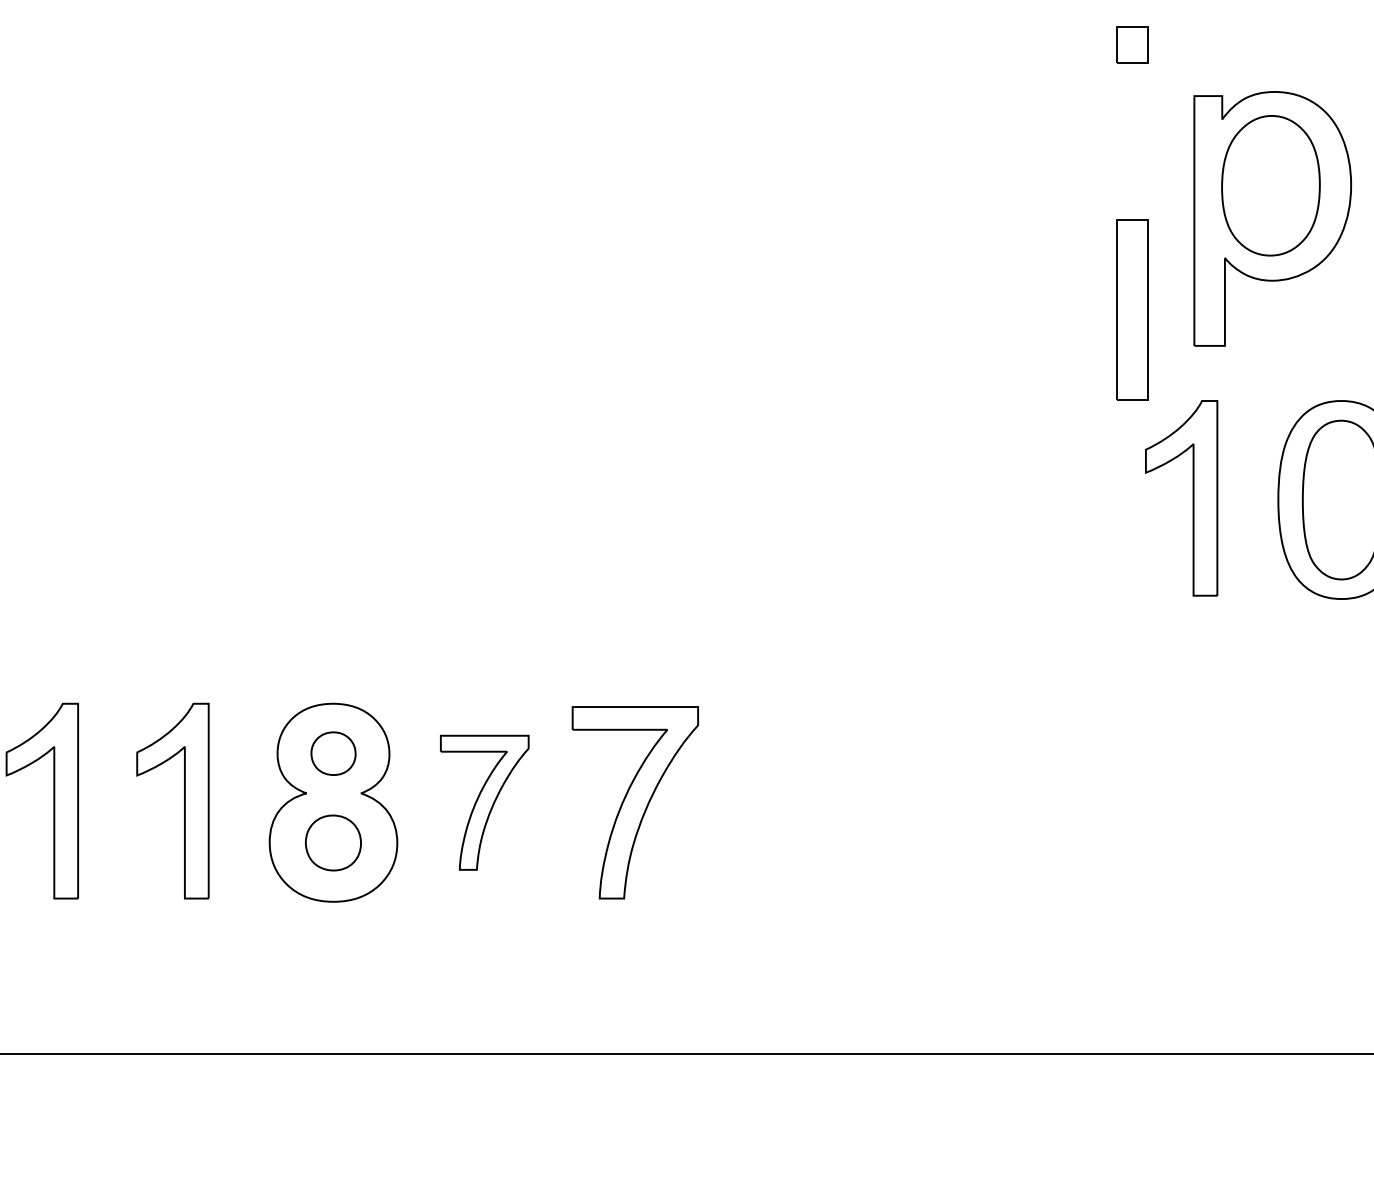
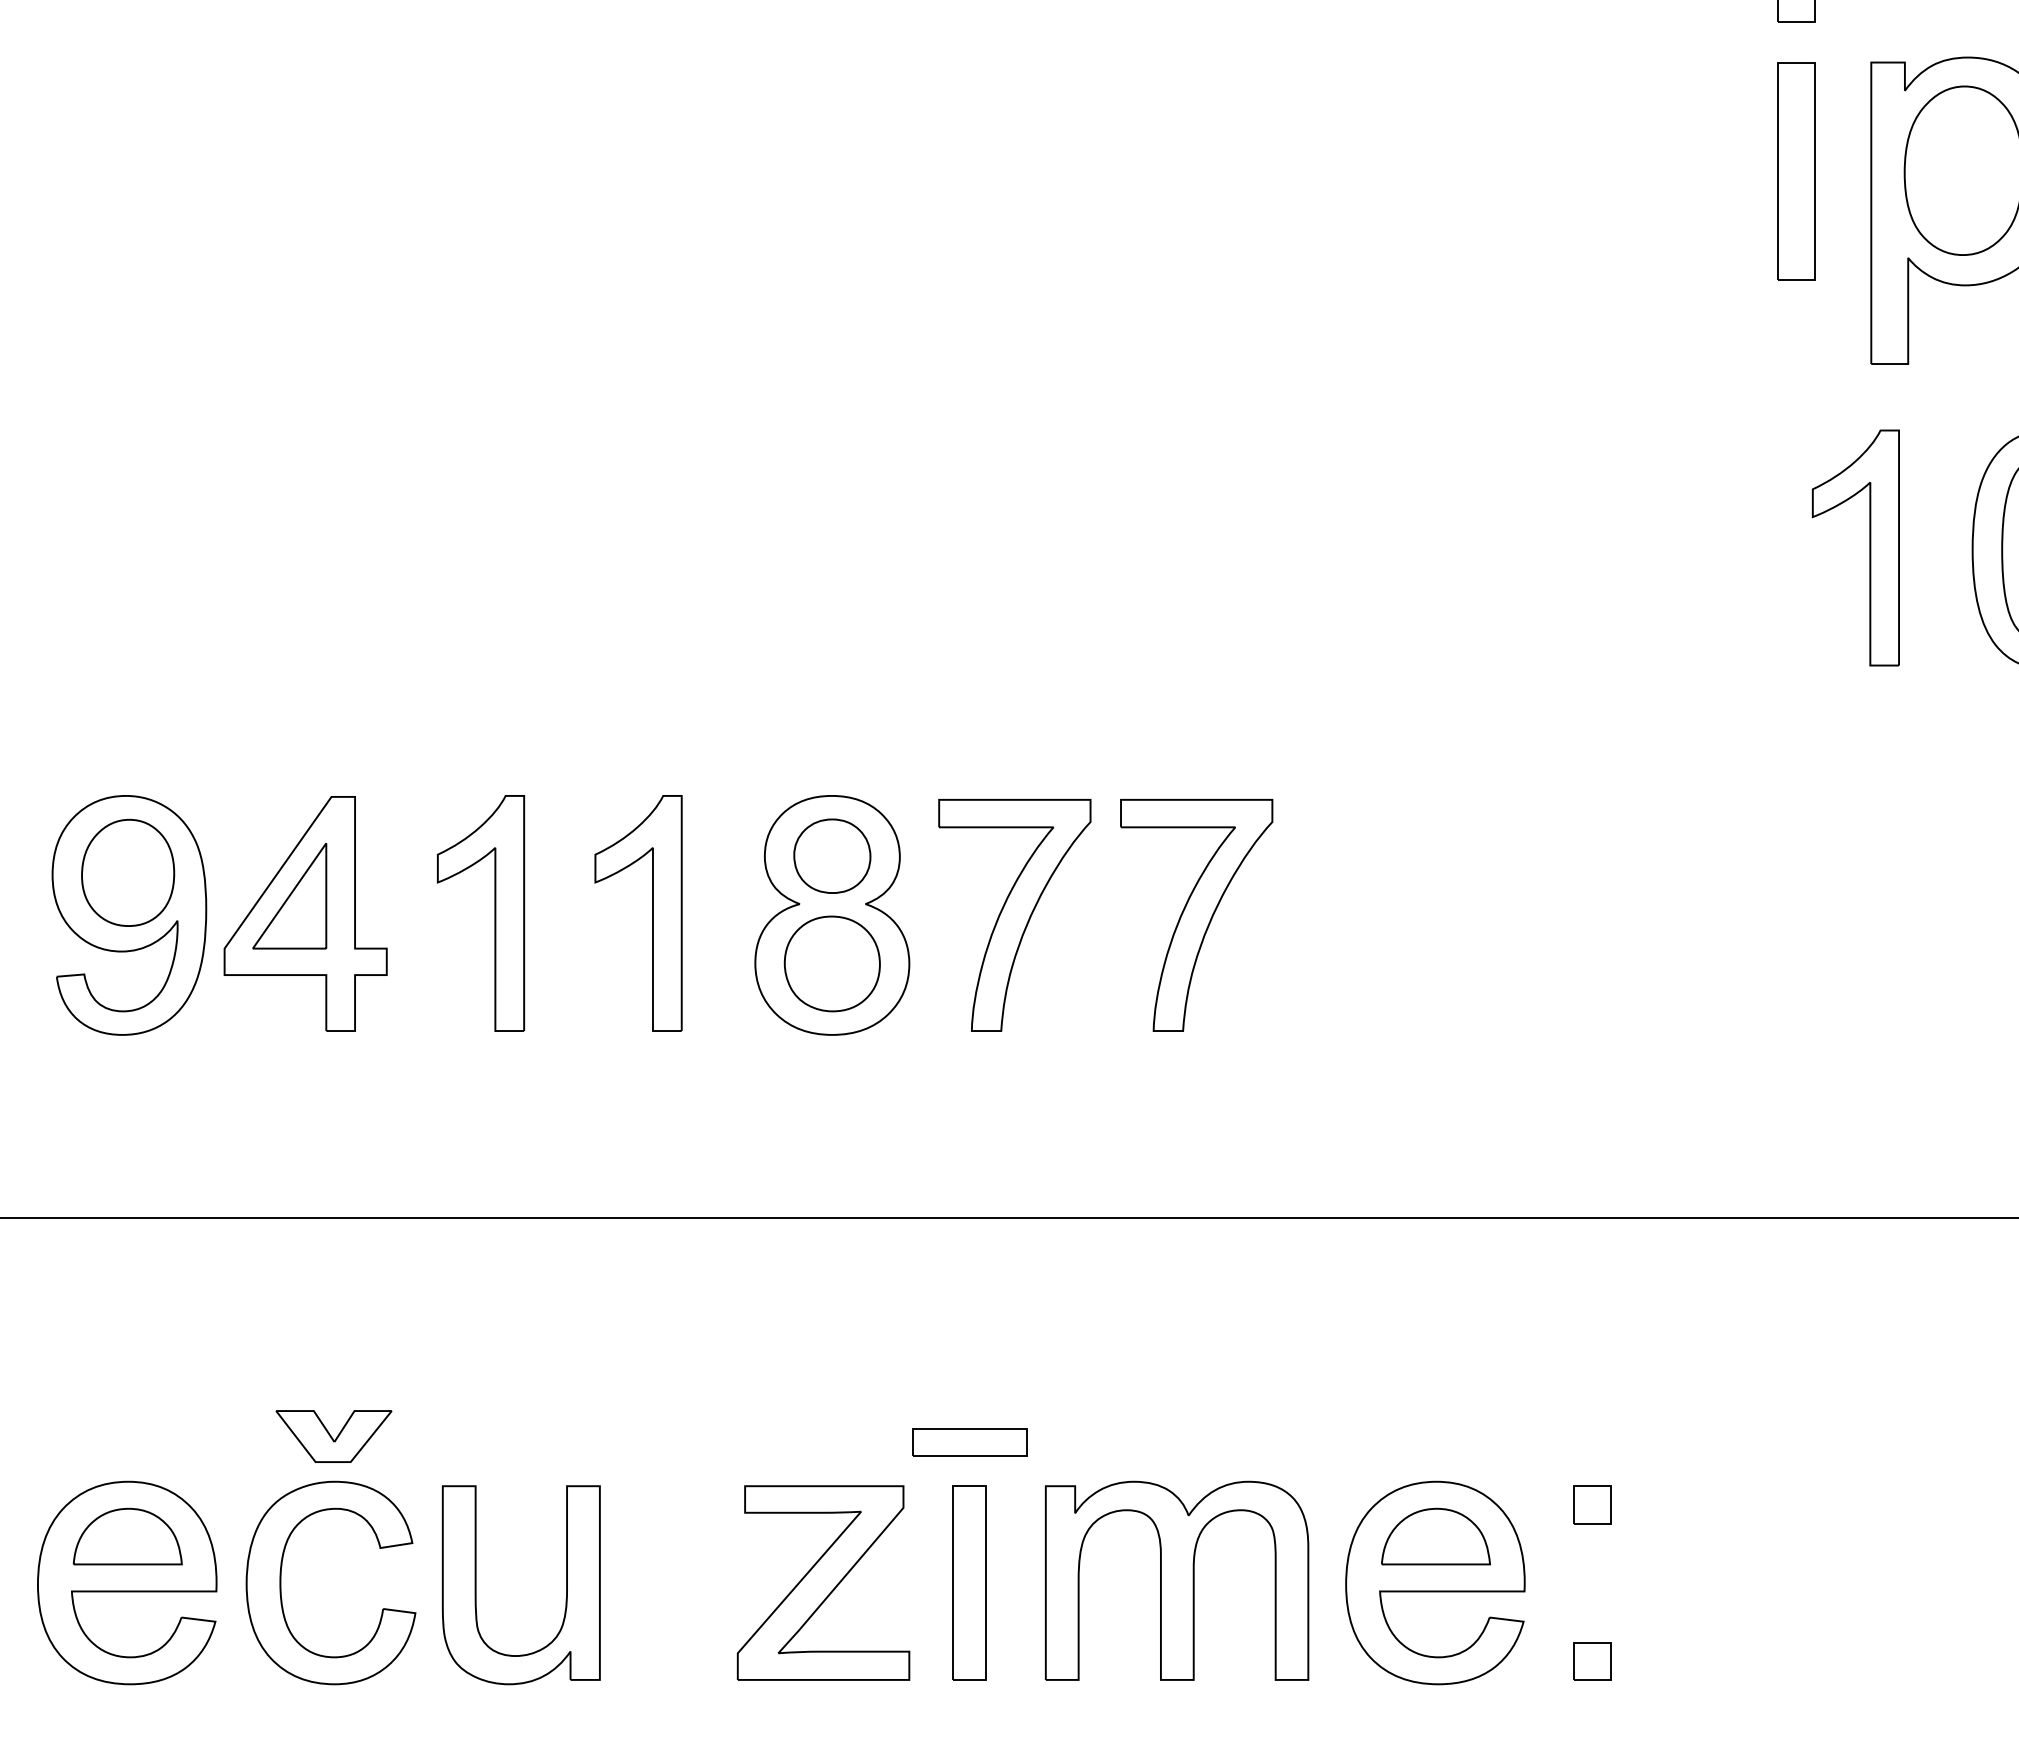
part: (1132, 309) -> (1796, 171), moved
part: (333, 753) -> (832, 855), size x1.43
part: (484, 802) -> (1014, 915), size x1.43
part: (332, 842) -> (831, 963), size x1.43

